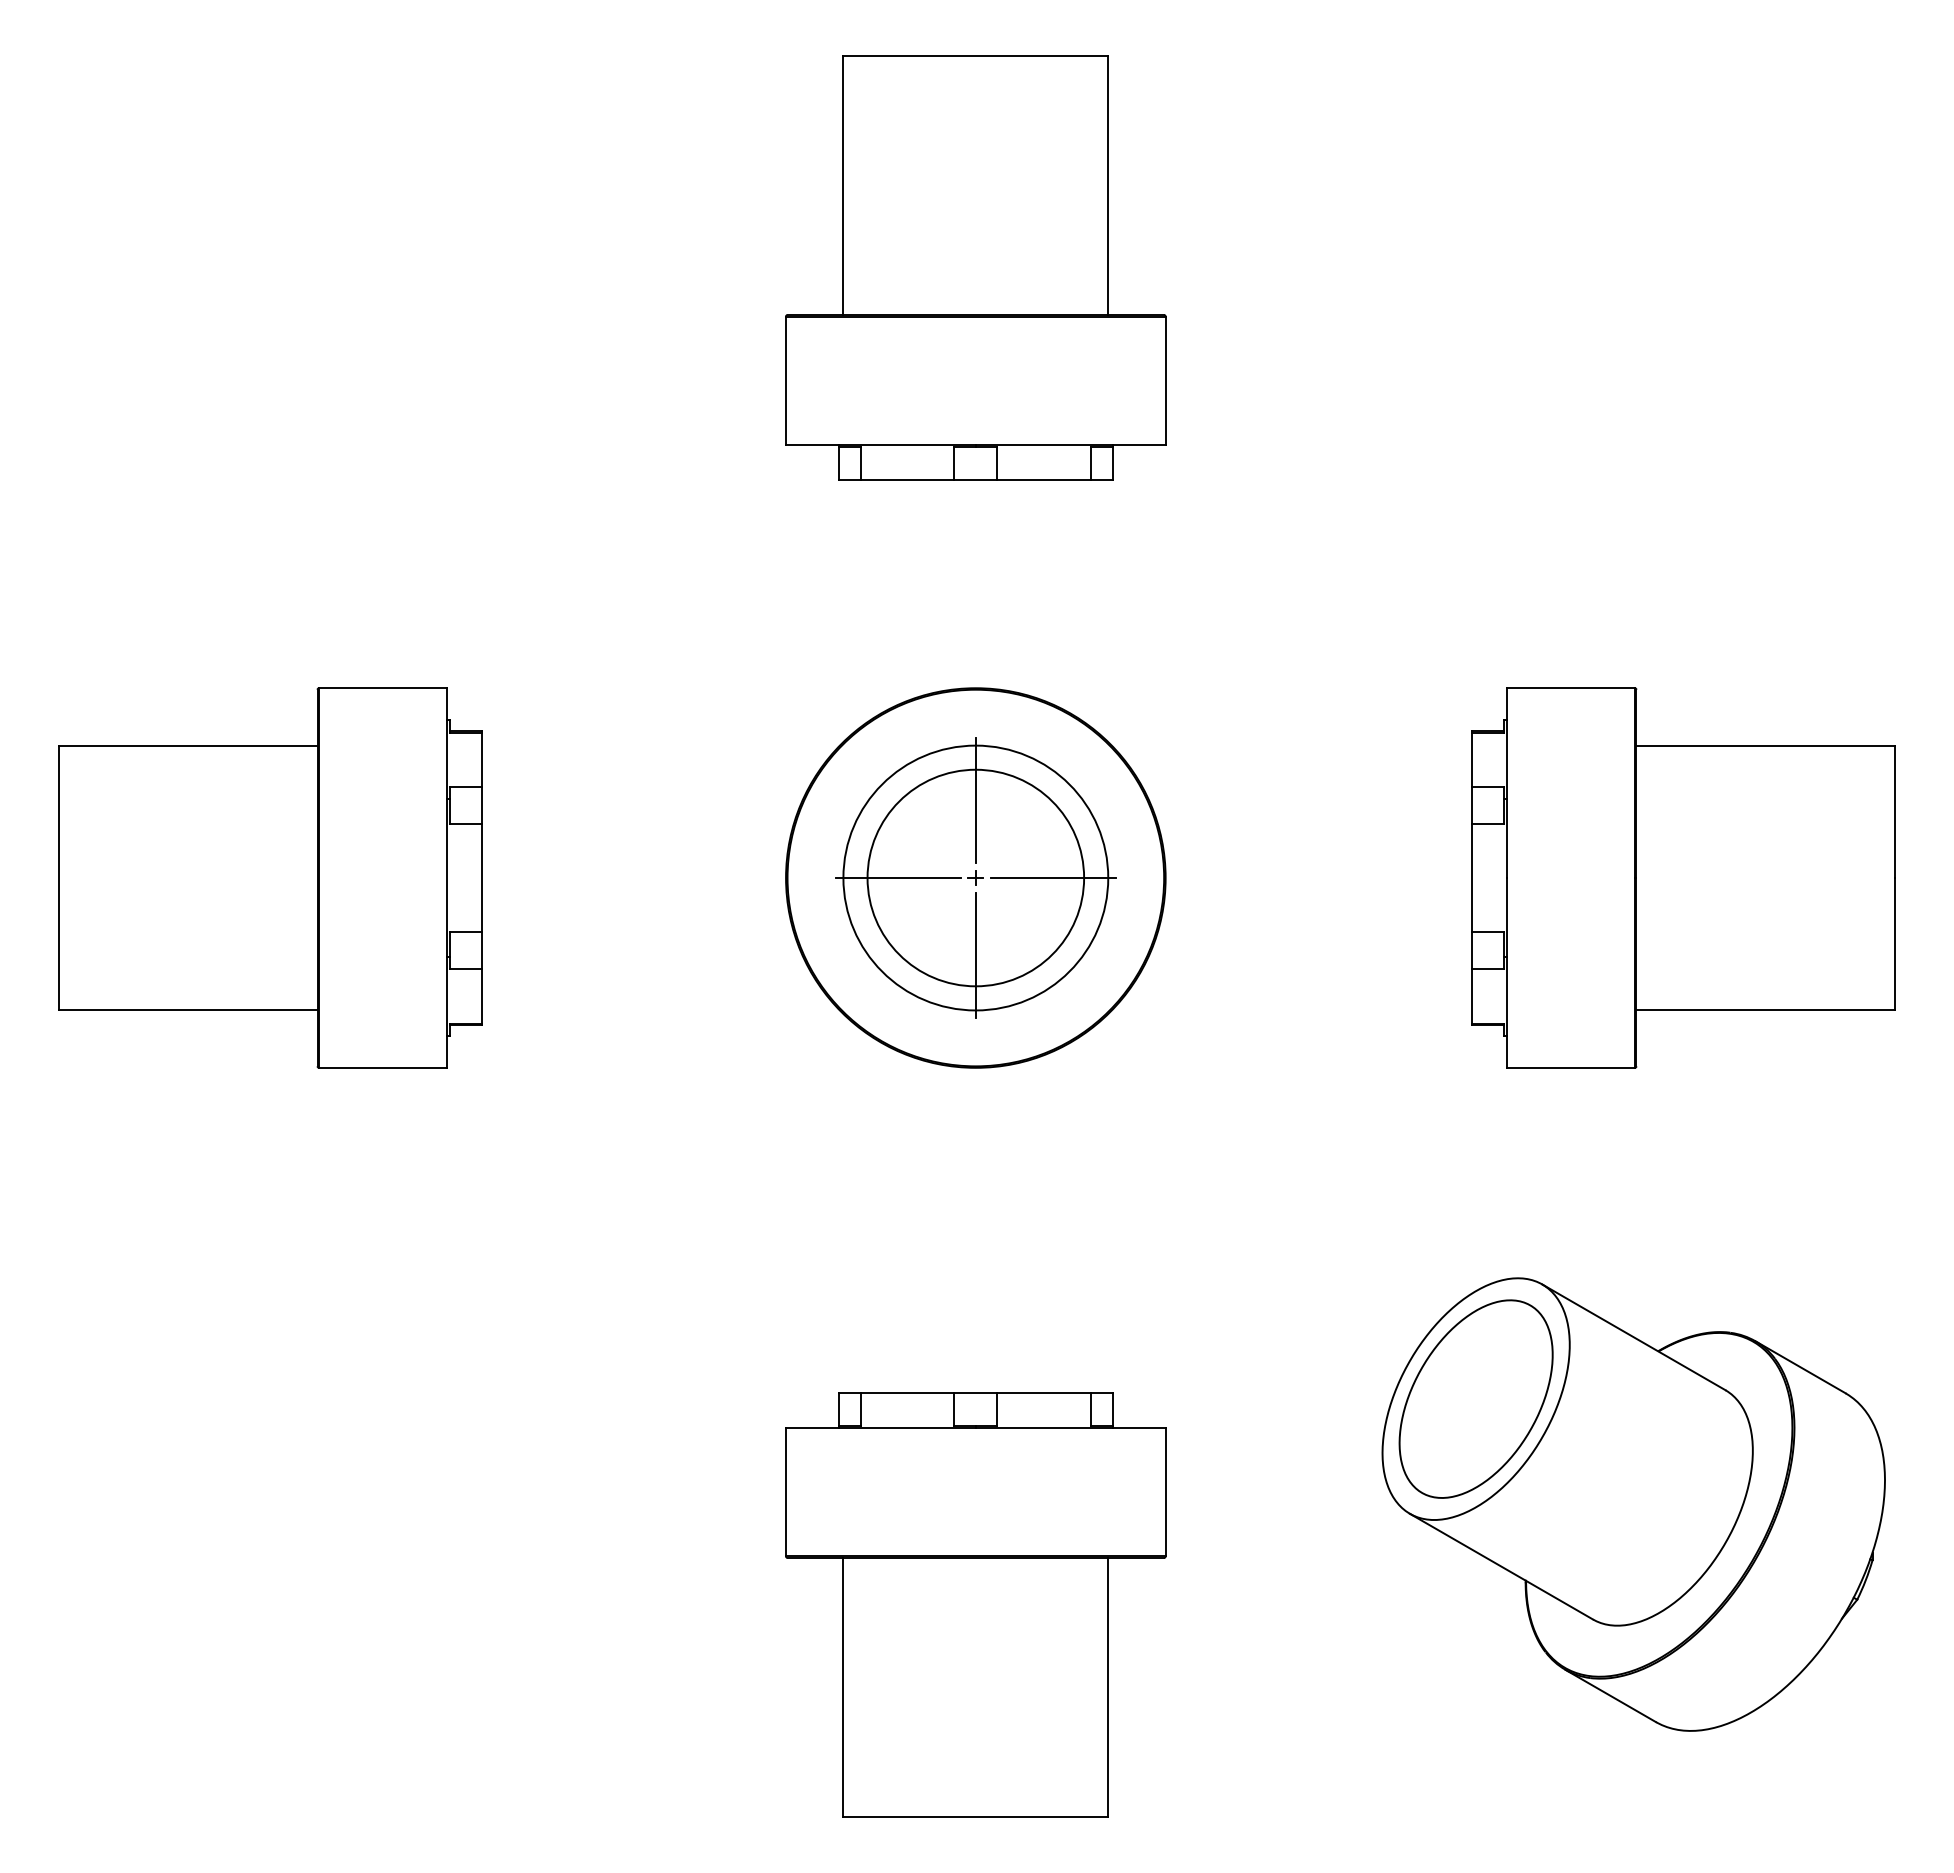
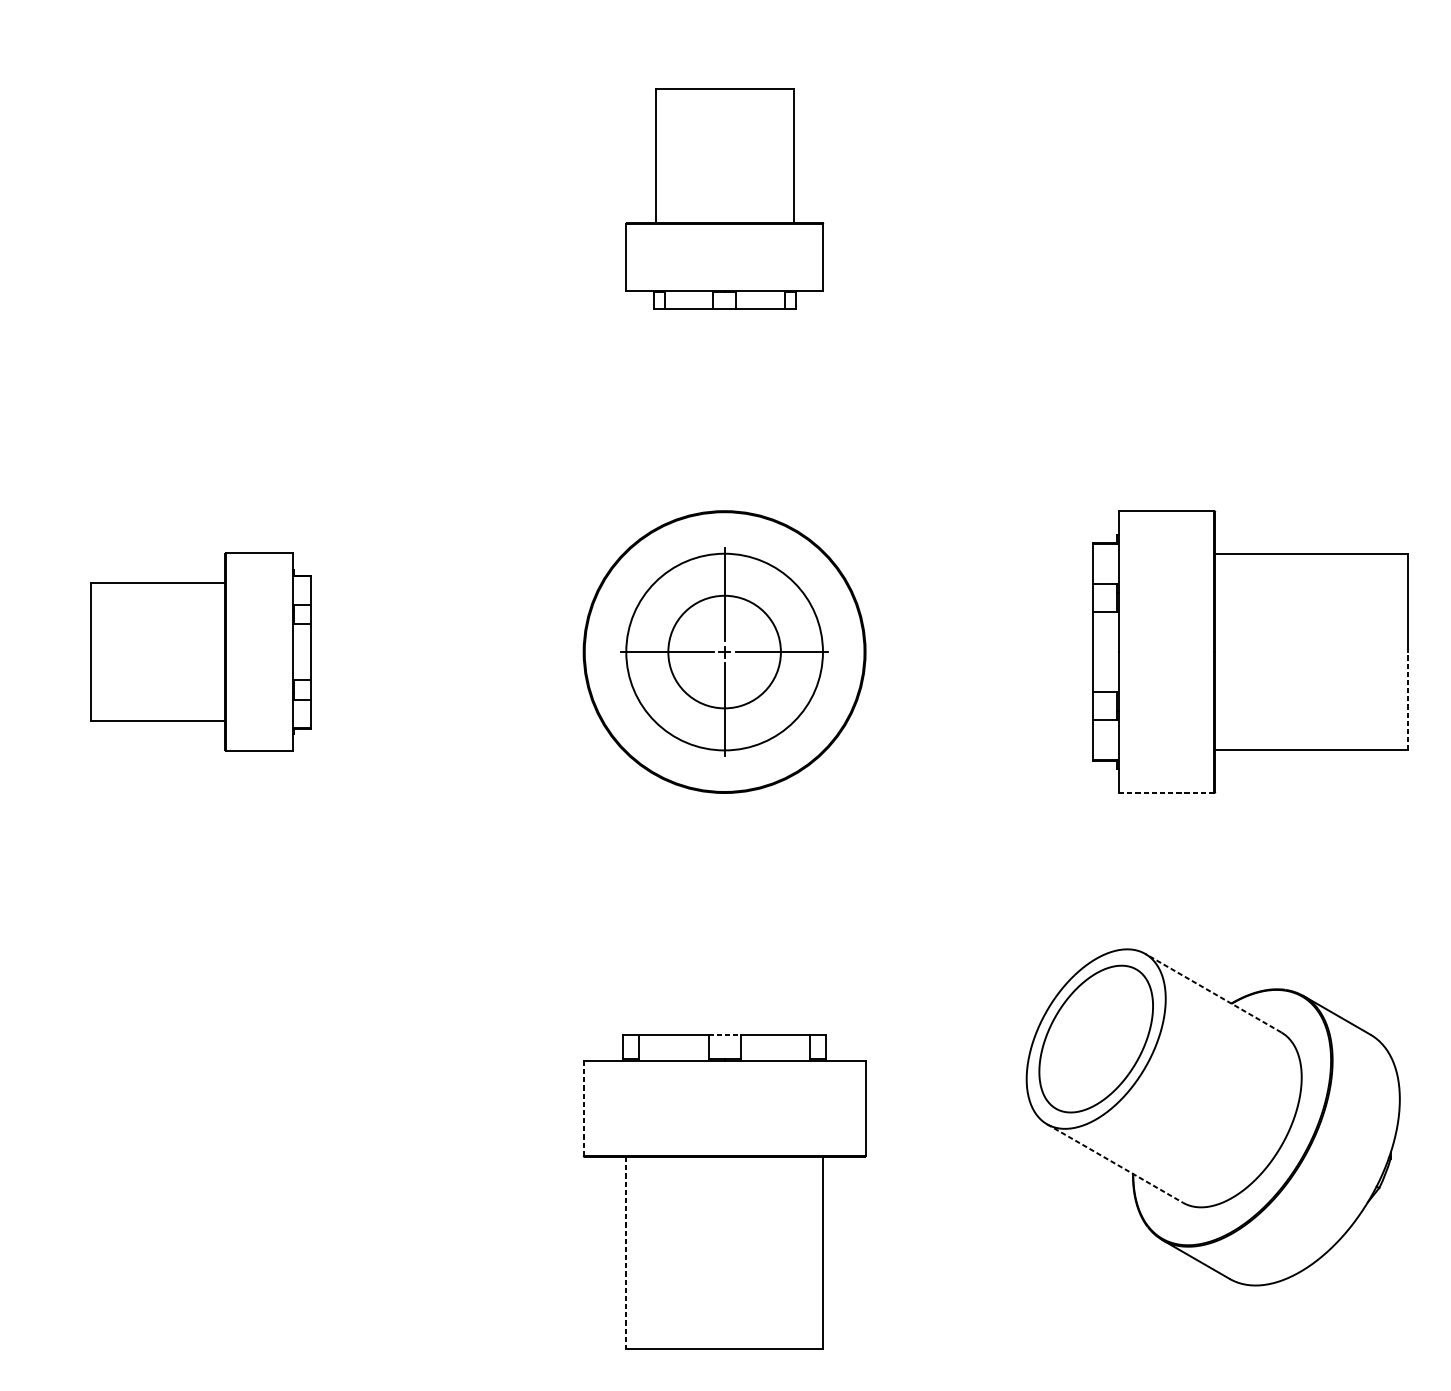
part: (975, 267) -> (724, 198), size x0.7
part: (270, 877) -> (200, 651), size x0.7
circle: (975, 877) -> (724, 651), size x0.7
line: (1895, 943) -> (1407, 700), solid -> dashed
line: (1570, 1067) -> (1166, 792), solid -> dashed
line: (1633, 1337) -> (1213, 993), solid -> dashed
line: (975, 1393) -> (724, 1034), solid -> dashed
line: (786, 1492) -> (584, 1108), solid -> dashed
line: (1501, 1566) -> (1115, 1163), solid -> dashed
line: (843, 1687) -> (626, 1253), solid -> dashed

